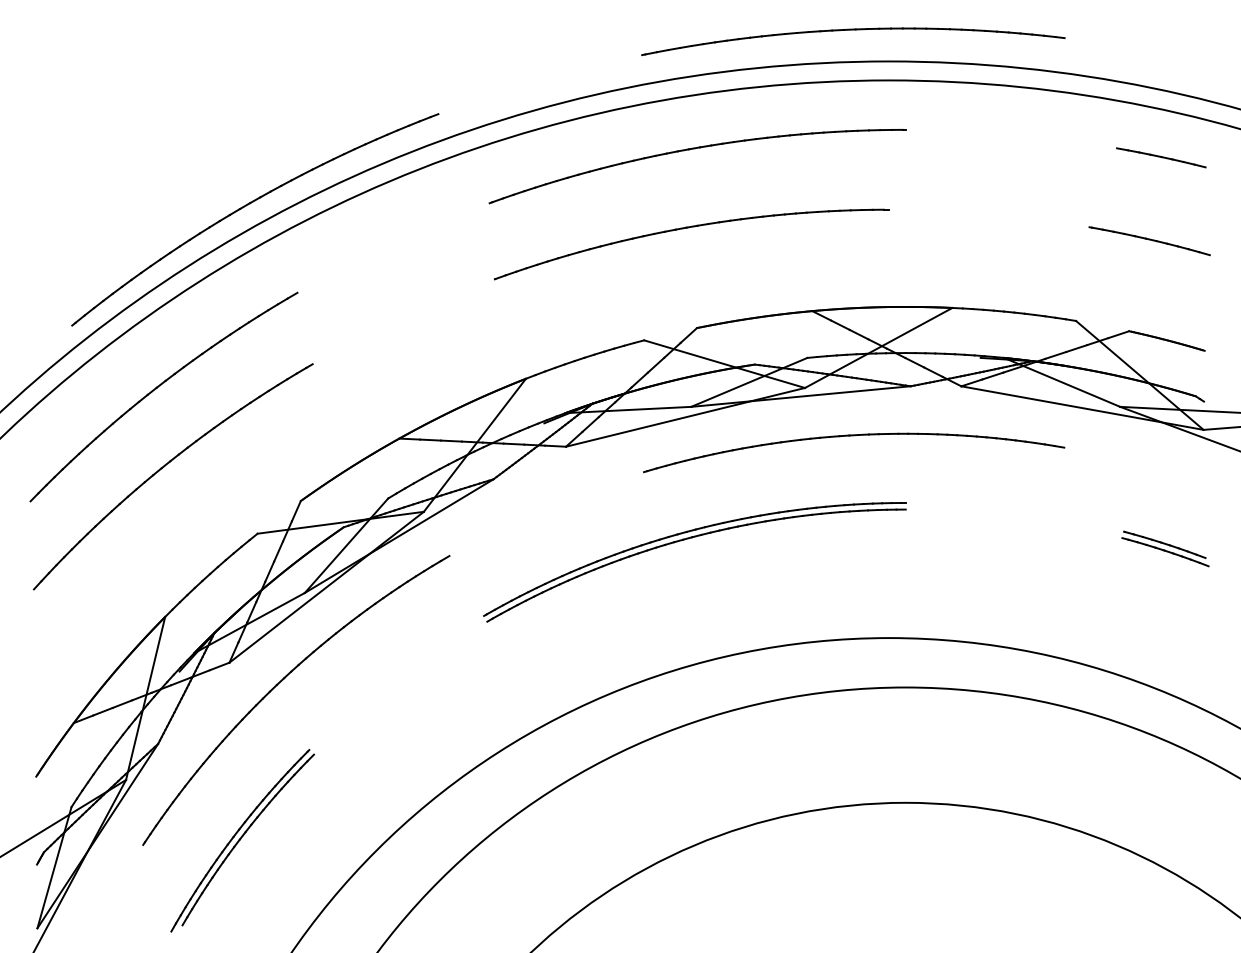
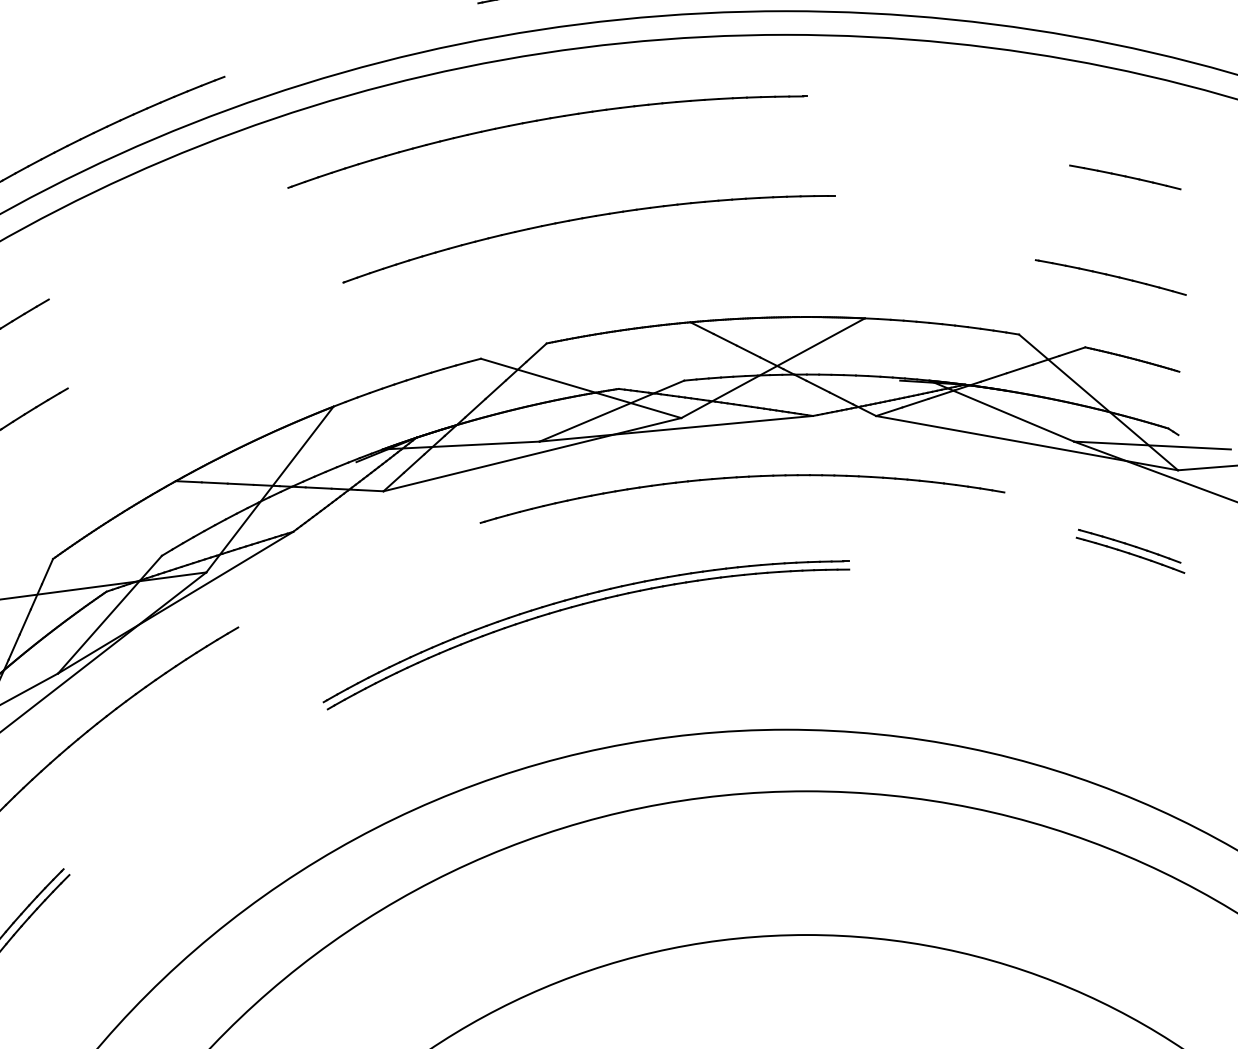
line: (1161, 157) -> (1125, 176), moved
part: (689, 228) -> (585, 219), moved
part: (1149, 241) -> (1110, 277), moved
part: (688, 539) -> (578, 606), moved
part: (1165, 548) -> (1130, 550), moved

